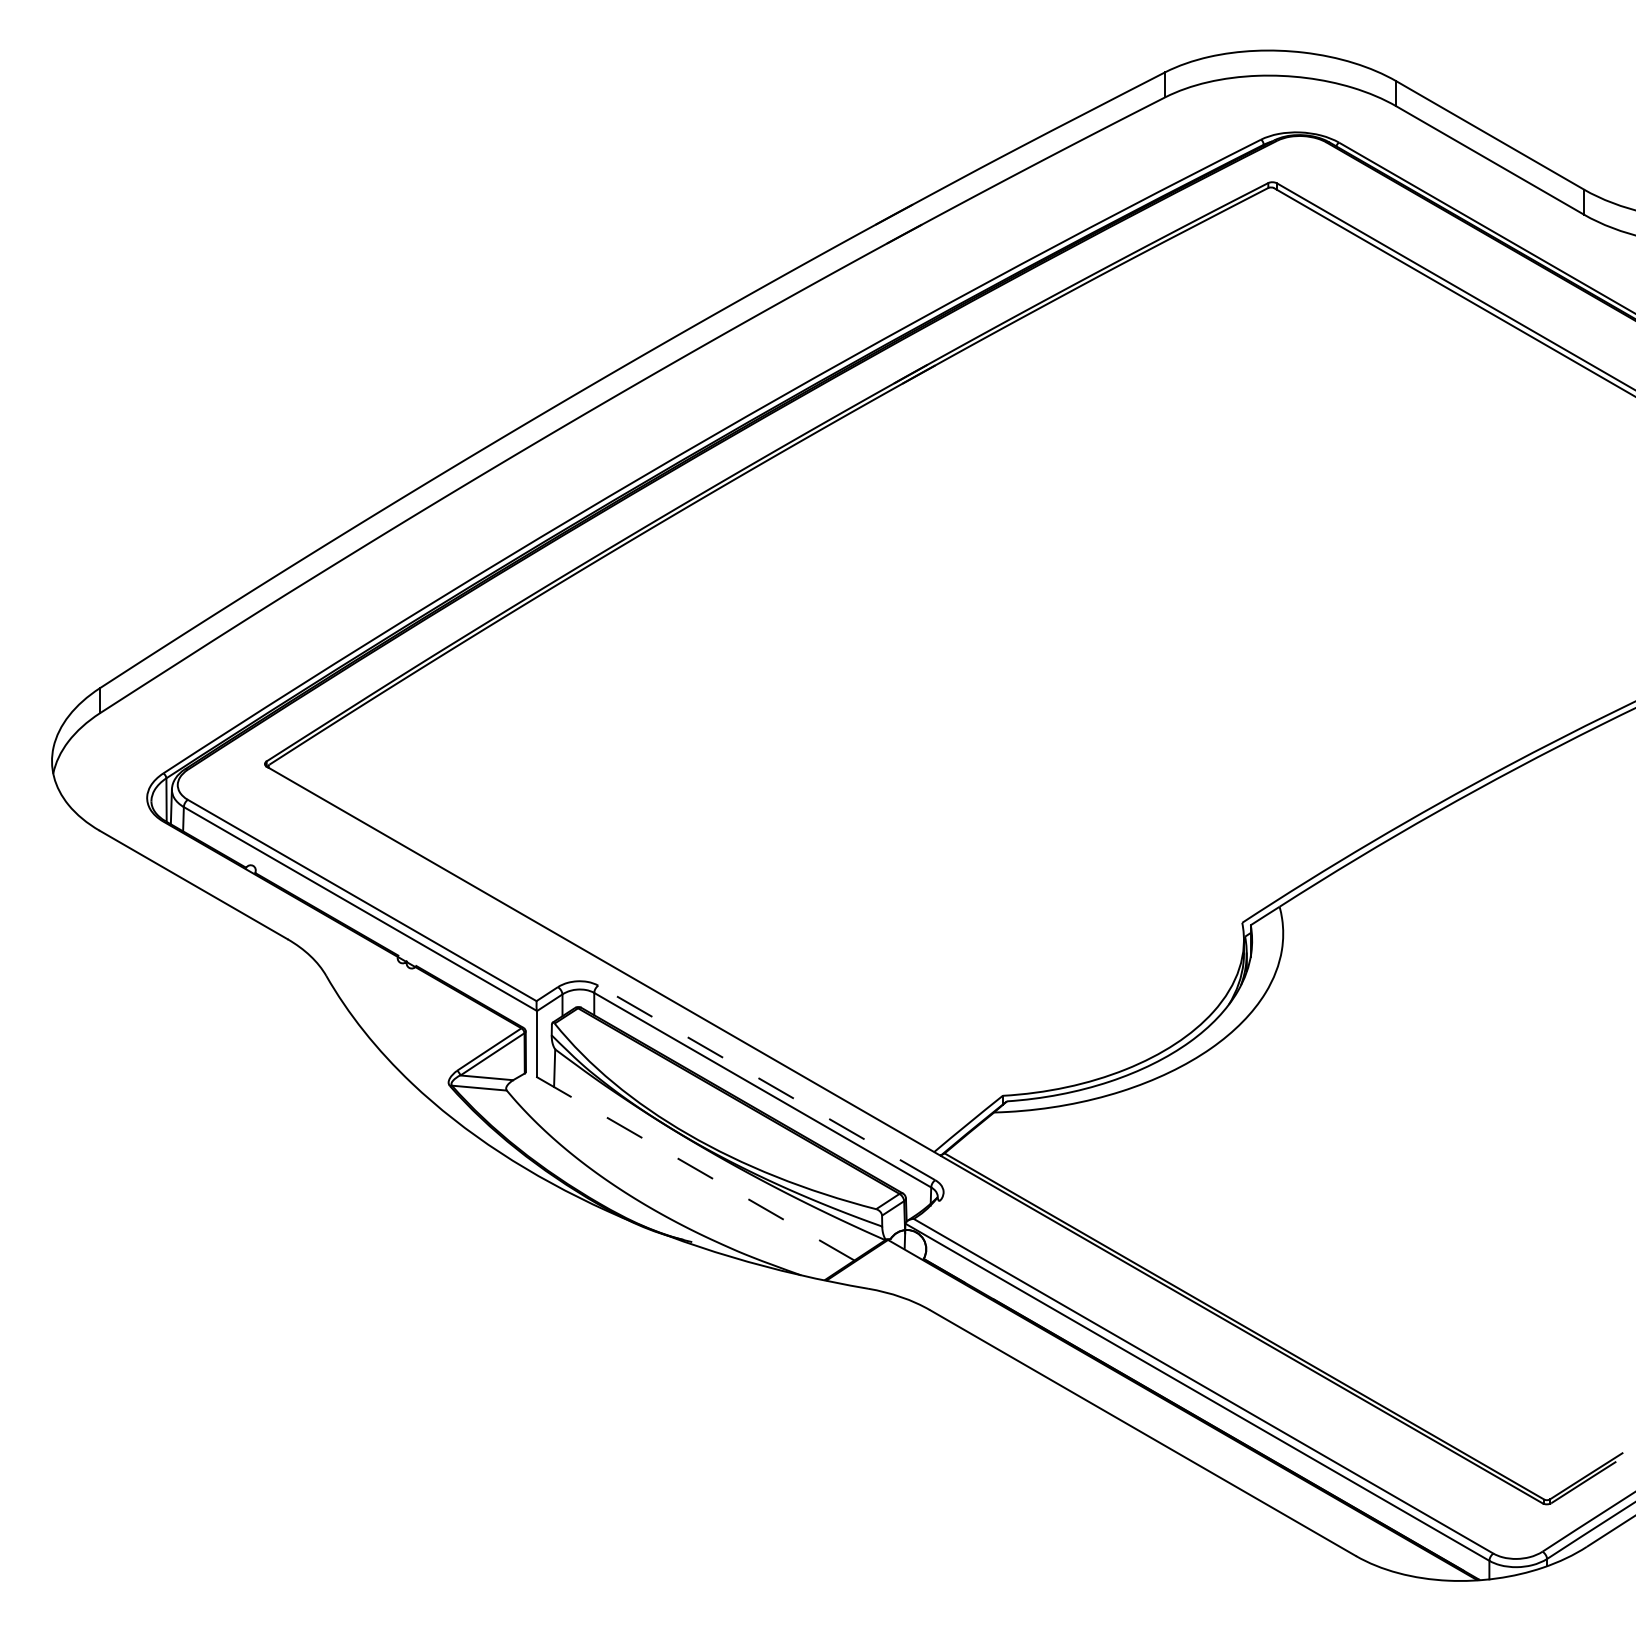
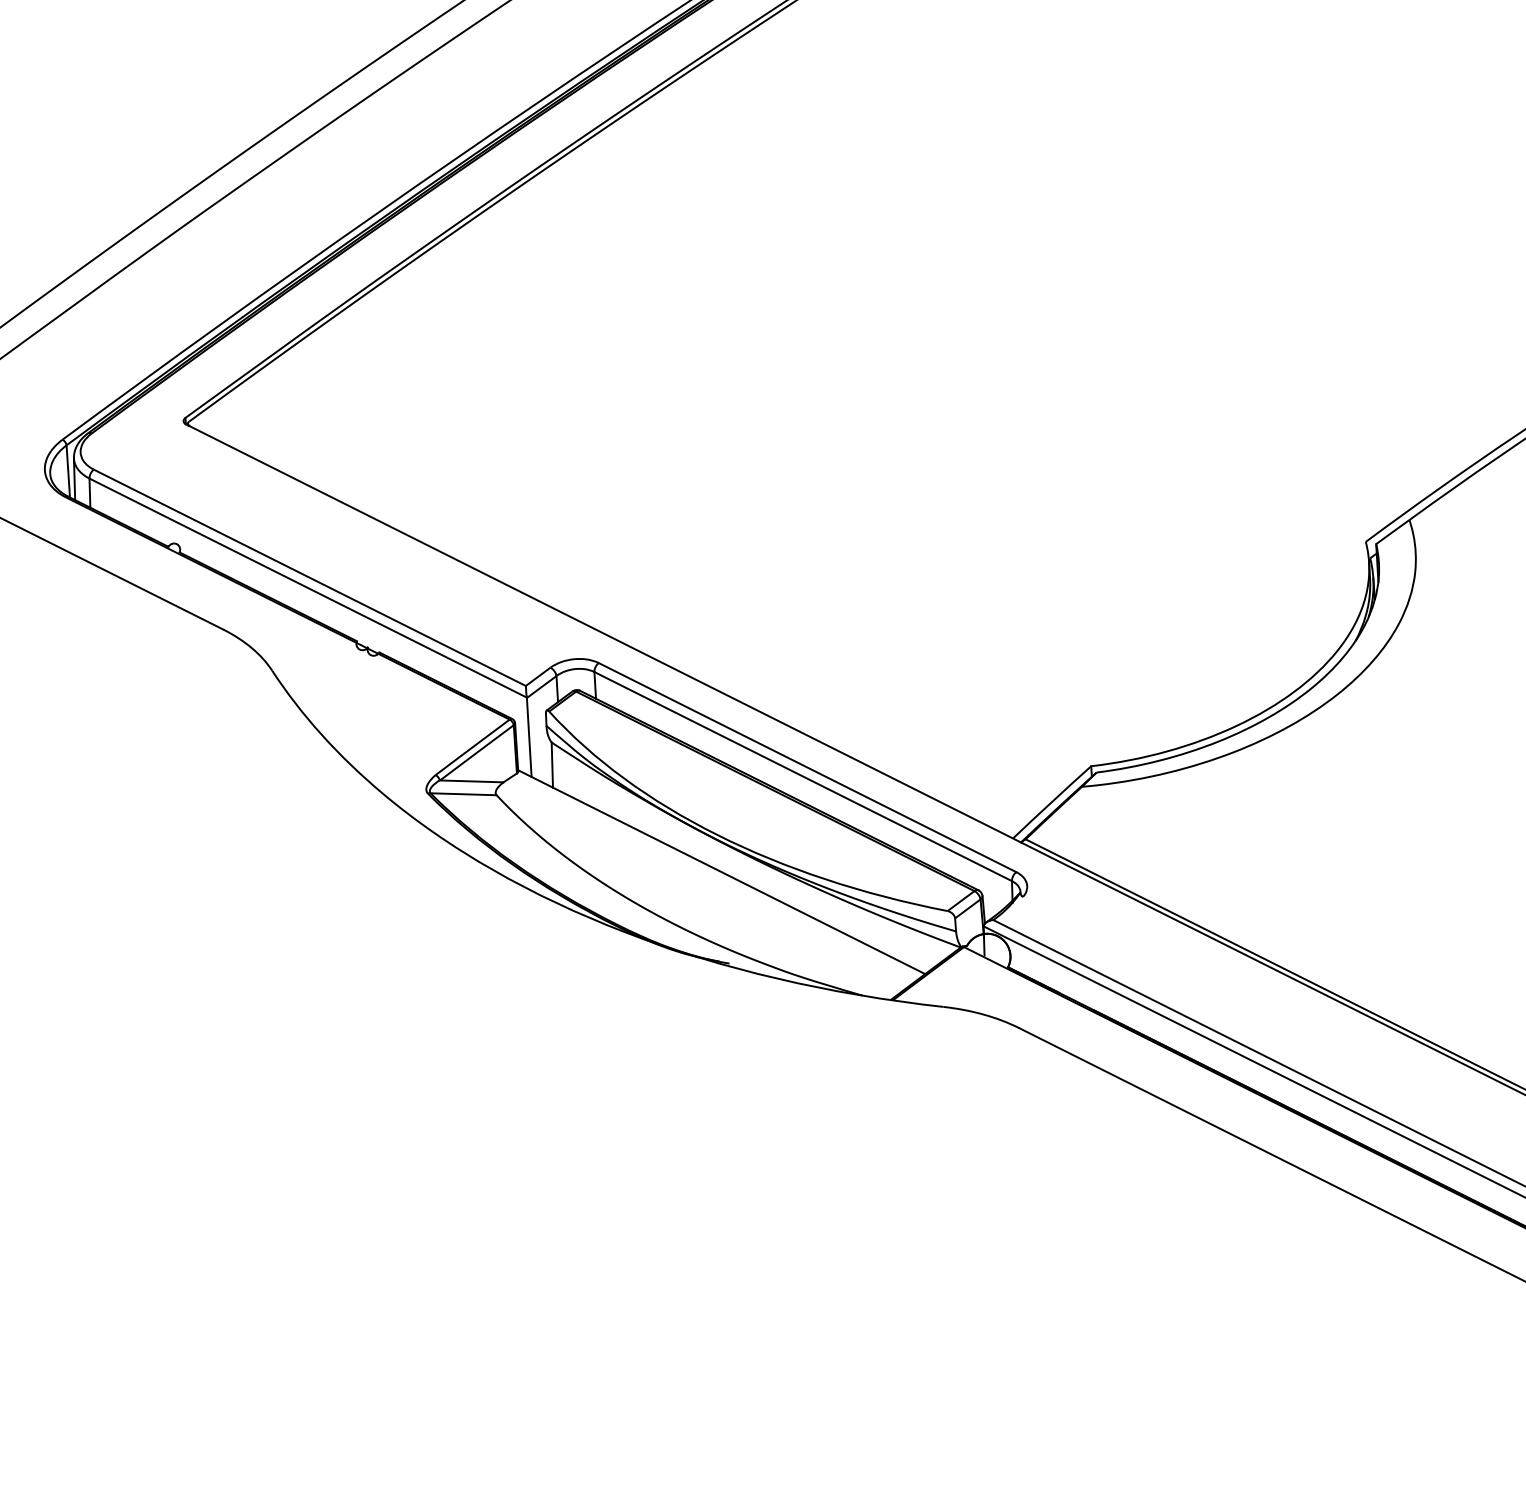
line: (766, 1082) -> (807, 767), dashed -> solid
line: (690, 1165) -> (722, 871), dashed -> solid

